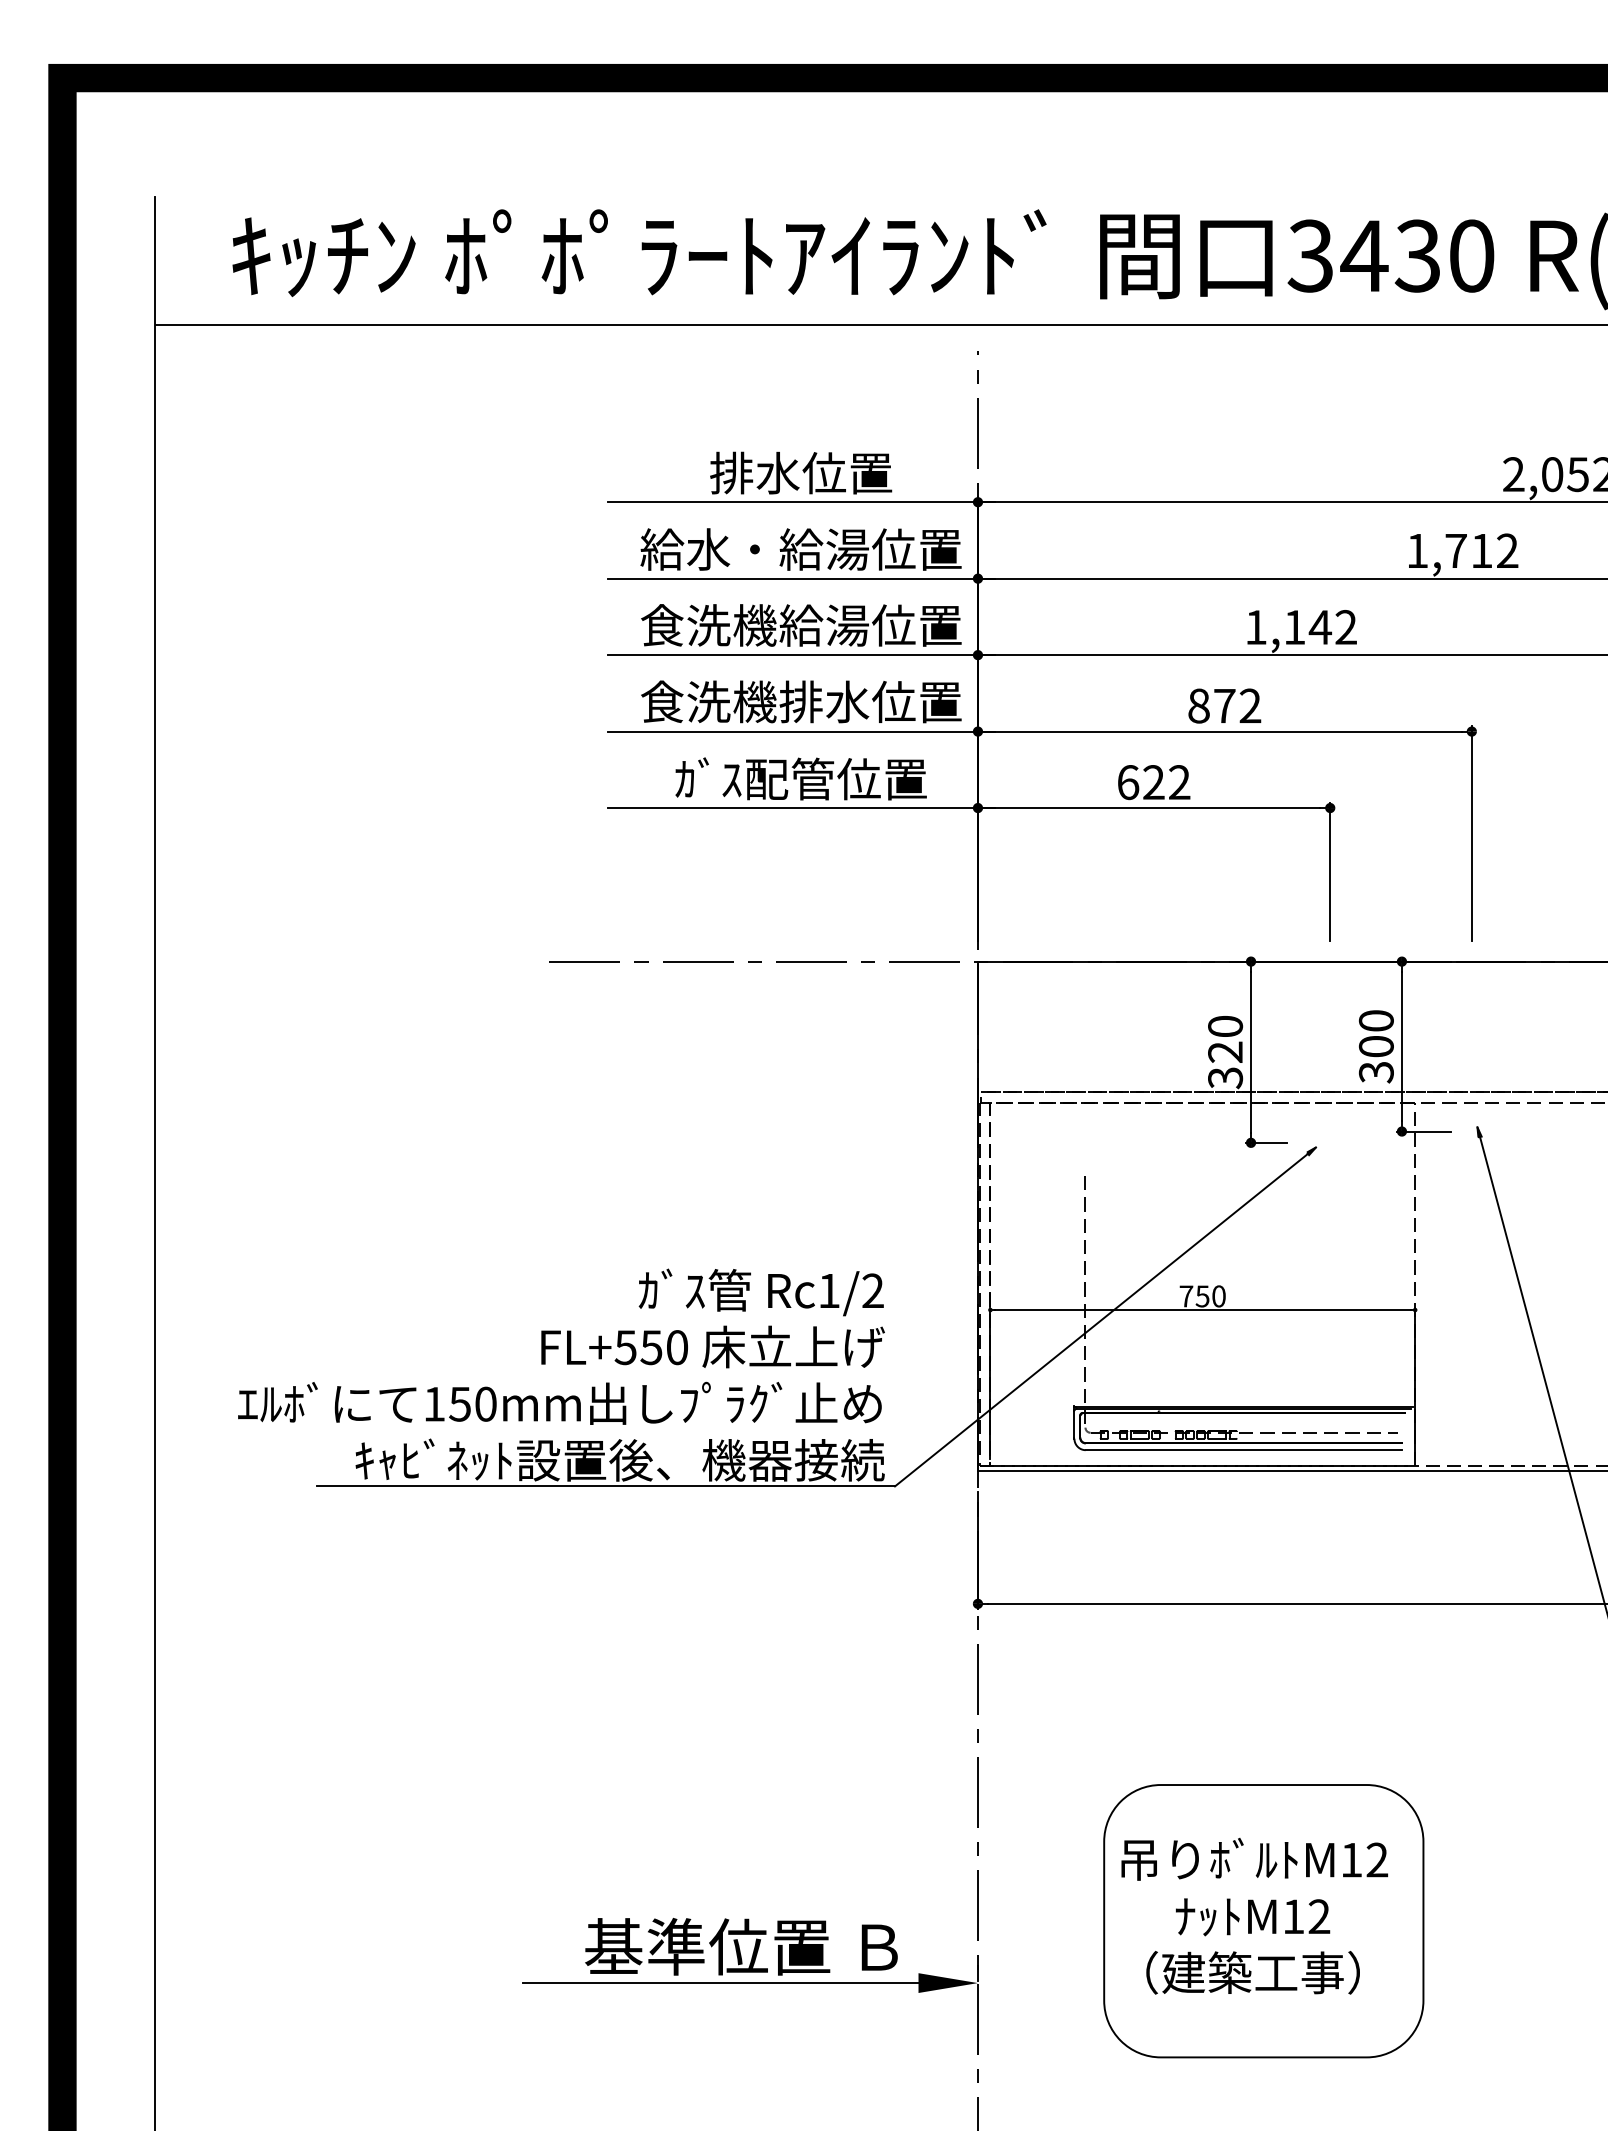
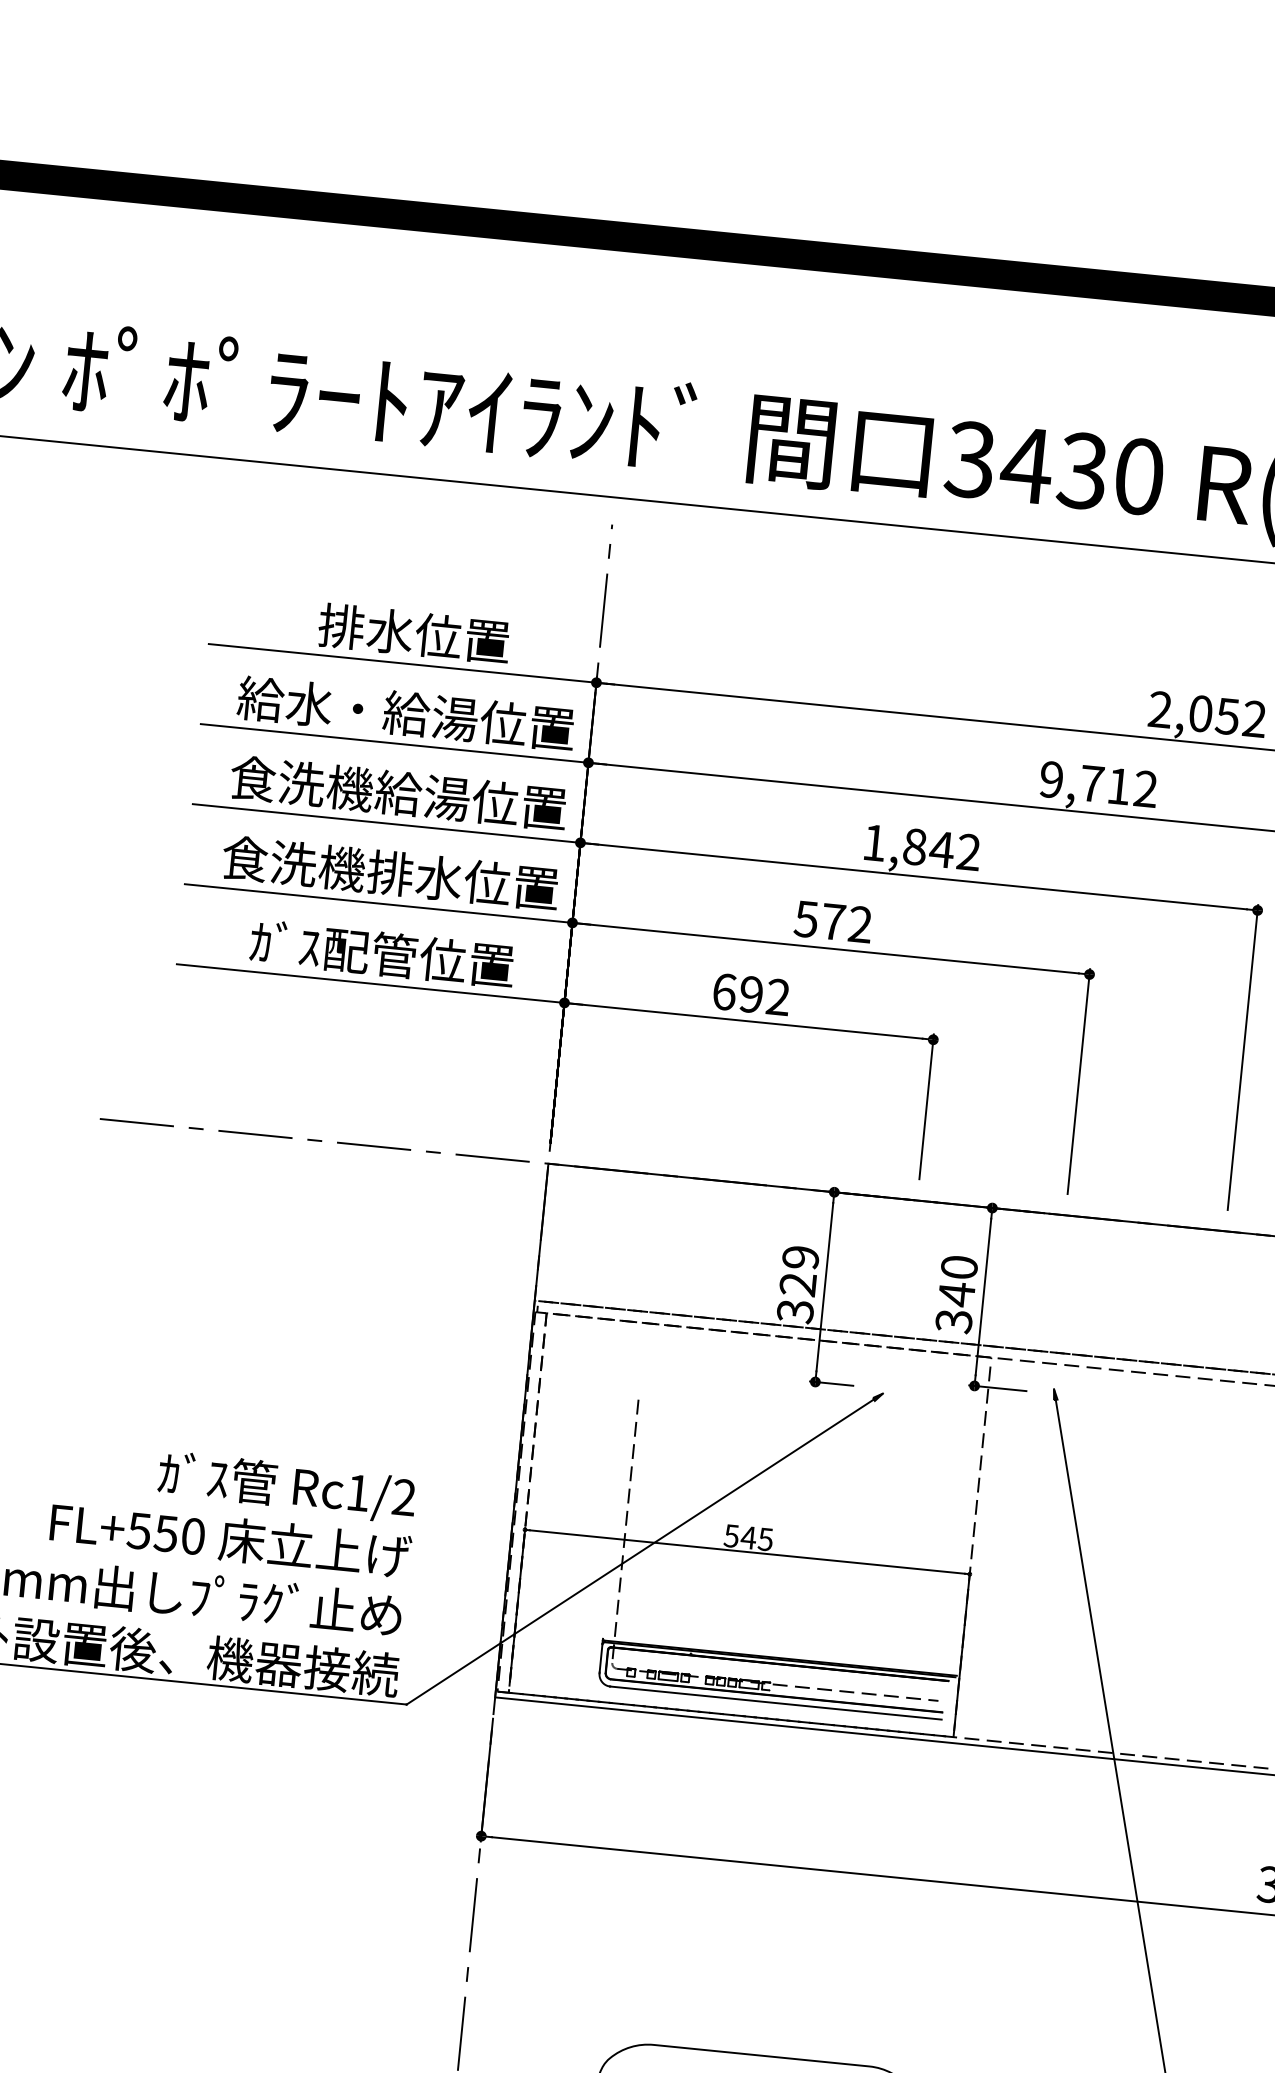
text: (1417, 550) -> (1051, 779), 1,712 -> 9,712
text: (1294, 627) -> (914, 846), 1,142 -> 1,842
text: (1198, 705) -> (806, 918), 872 -> 572
text: (1153, 782) -> (750, 994), 622 -> 692
text: (1225, 1026) -> (800, 1257), 320 -> 329
text: (1375, 1046) -> (955, 1294), 300 -> 340
text: (1202, 1296) -> (748, 1537), 750 -> 545

